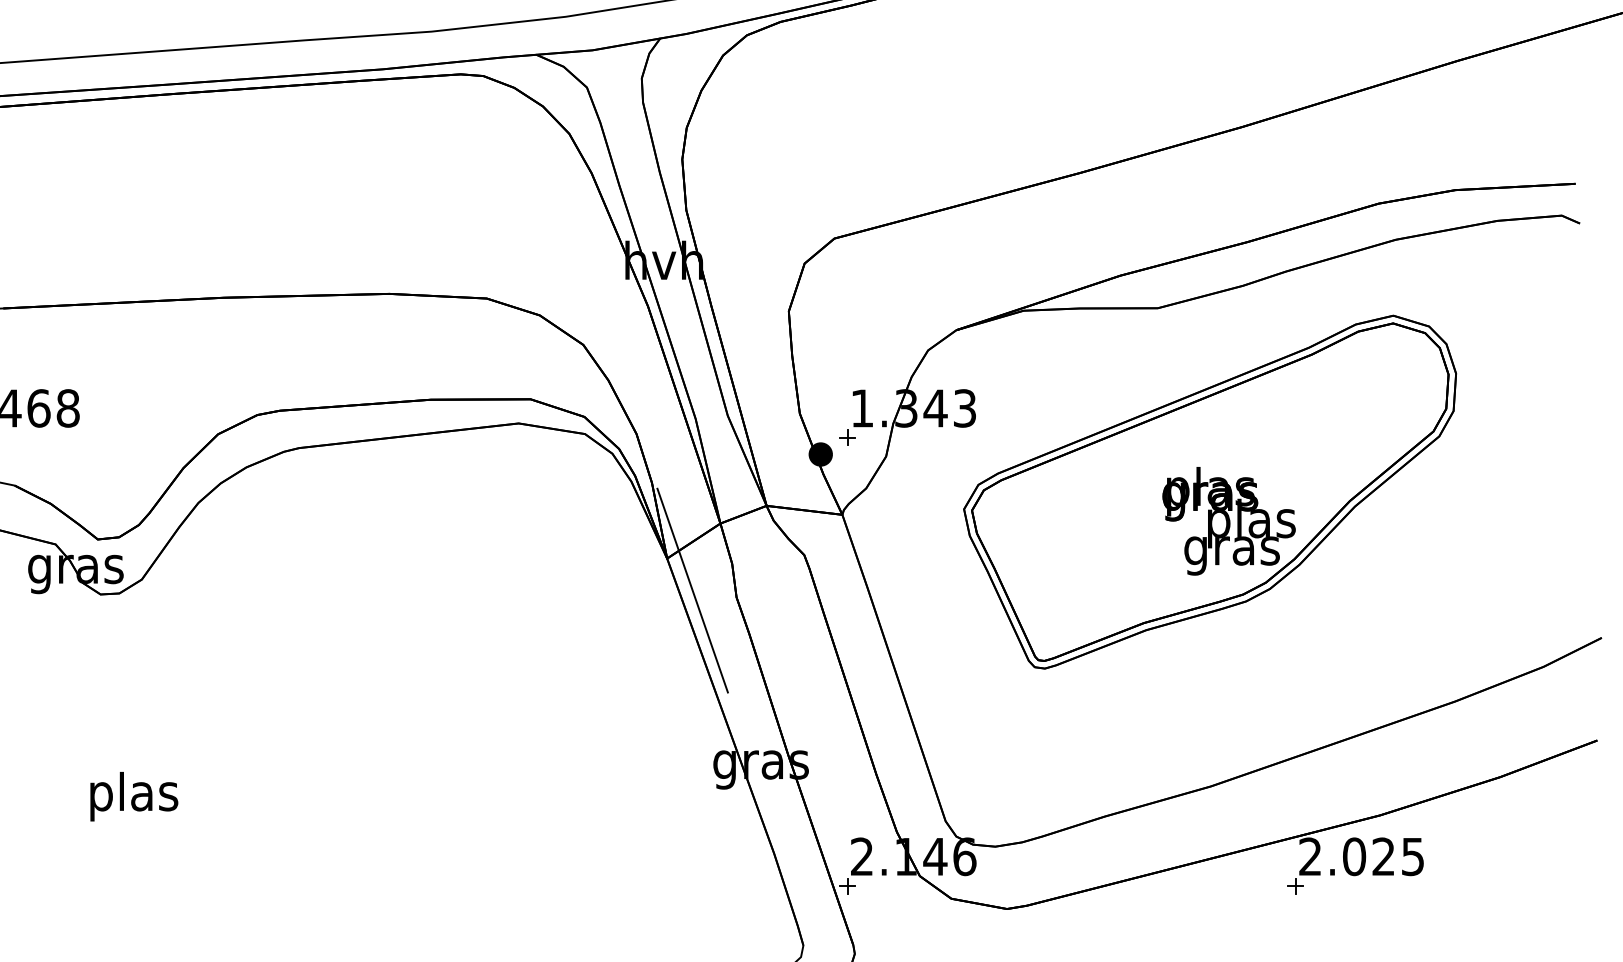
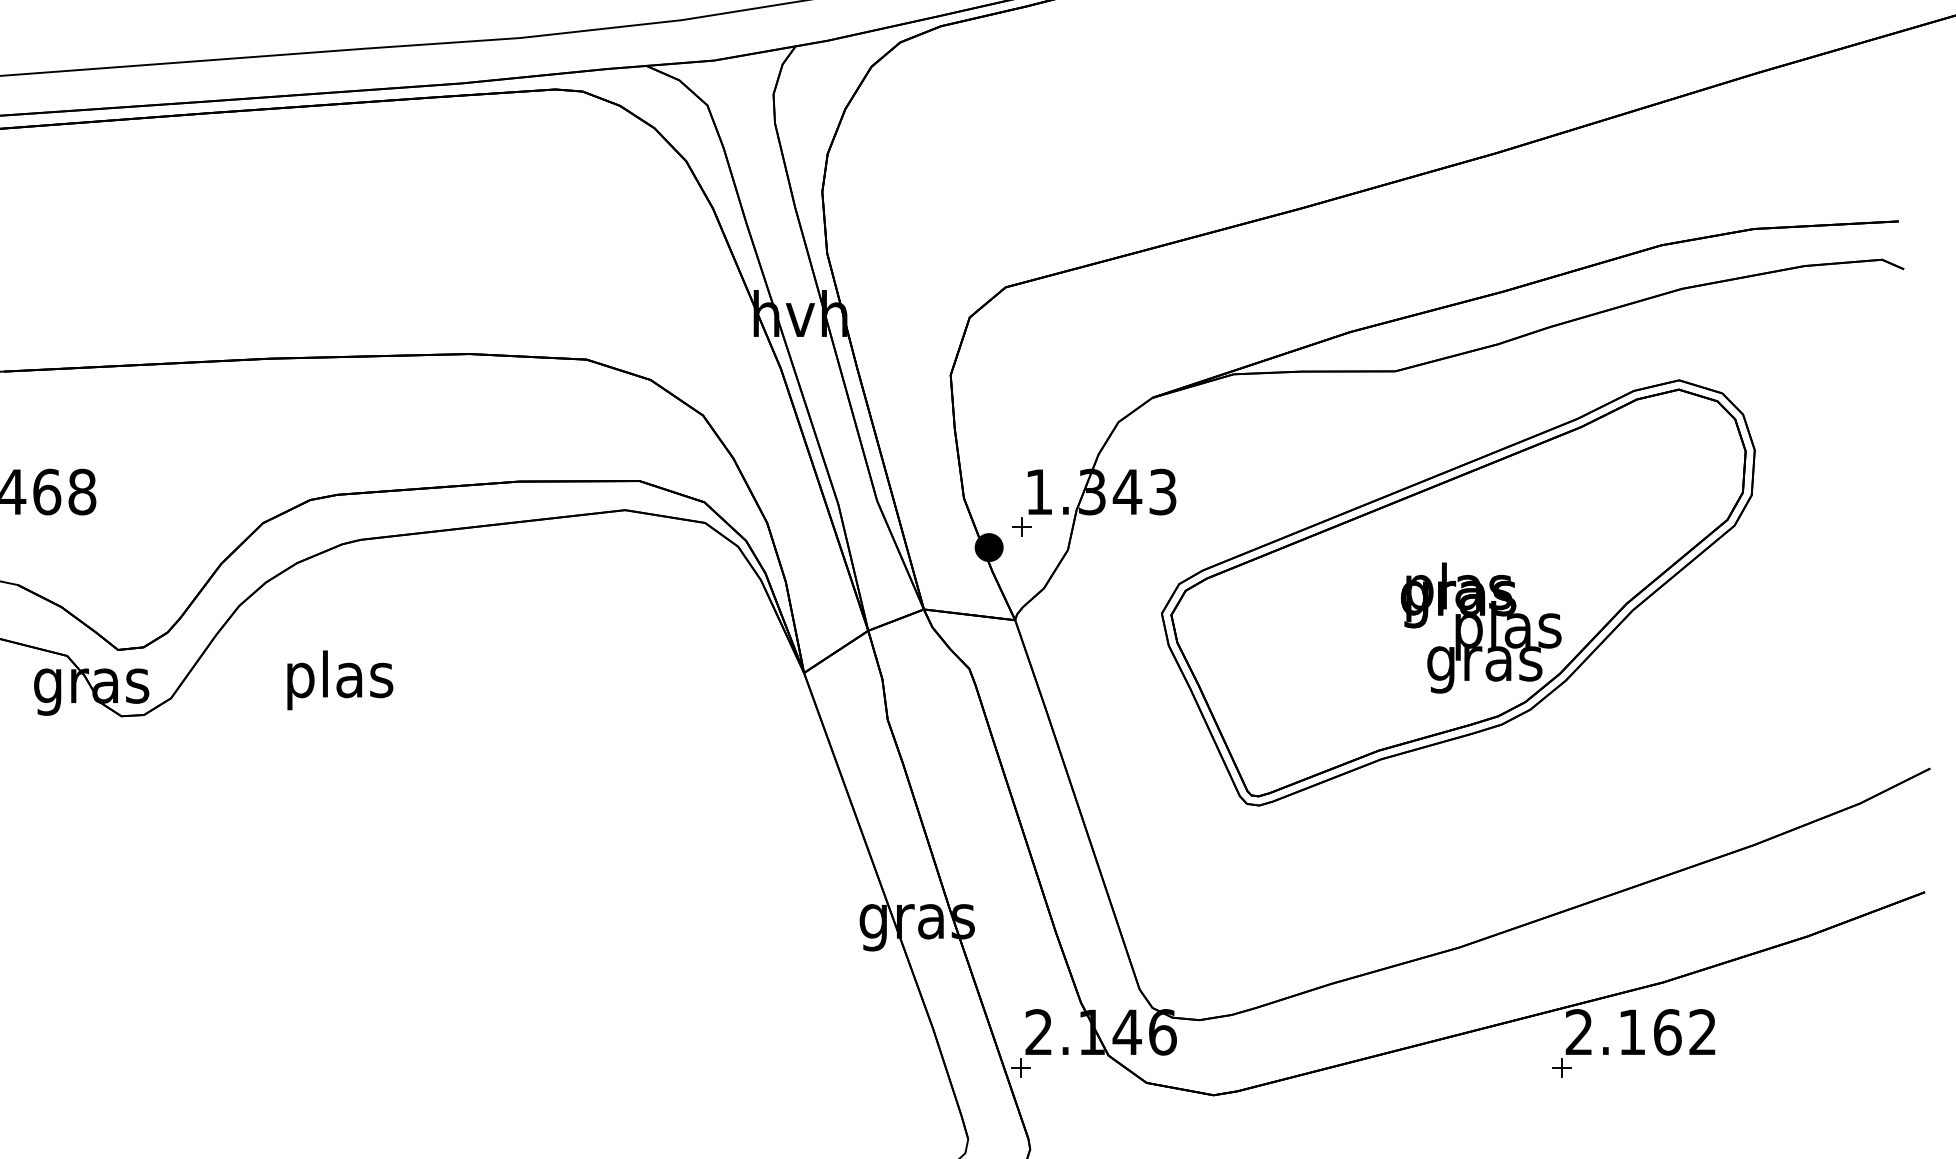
line: (692, 590) -> (834, 711), removed
text: (134, 796) -> (340, 680), moved
text: (1383, 856) -> (1667, 1031), 2.025 -> 2.162

